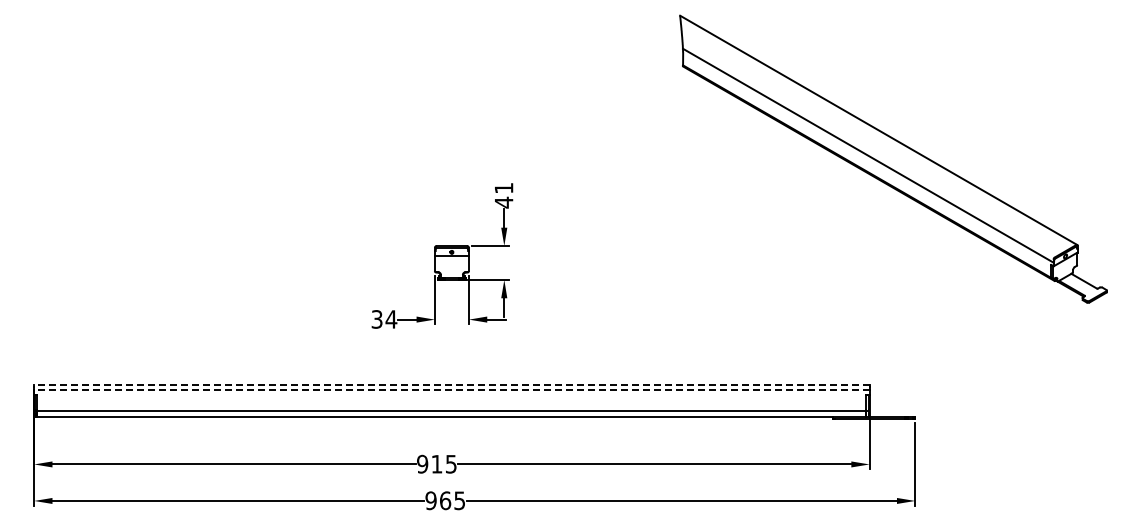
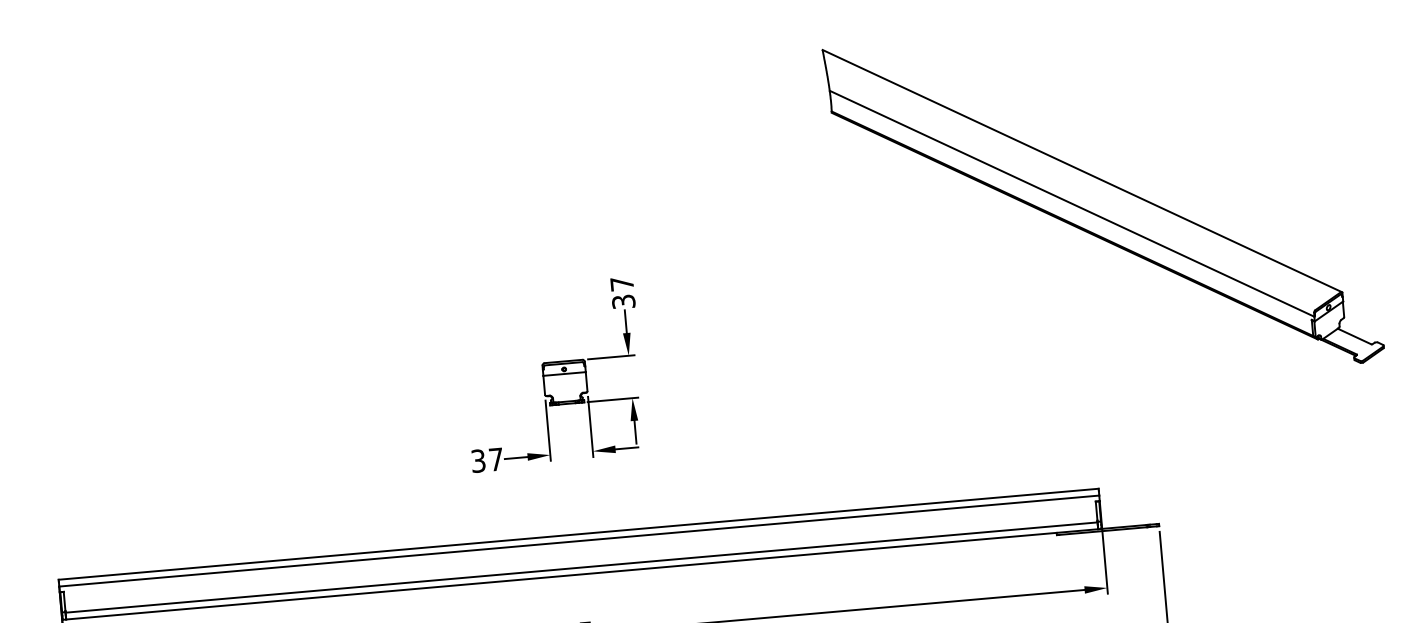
text: (503, 195) -> (622, 293), 41 -> 37
text: (391, 319) -> (496, 459), 34 -> 37
line: (451, 384) -> (578, 533), dashed -> solid
line: (451, 390) -> (578, 541), dashed -> solid

